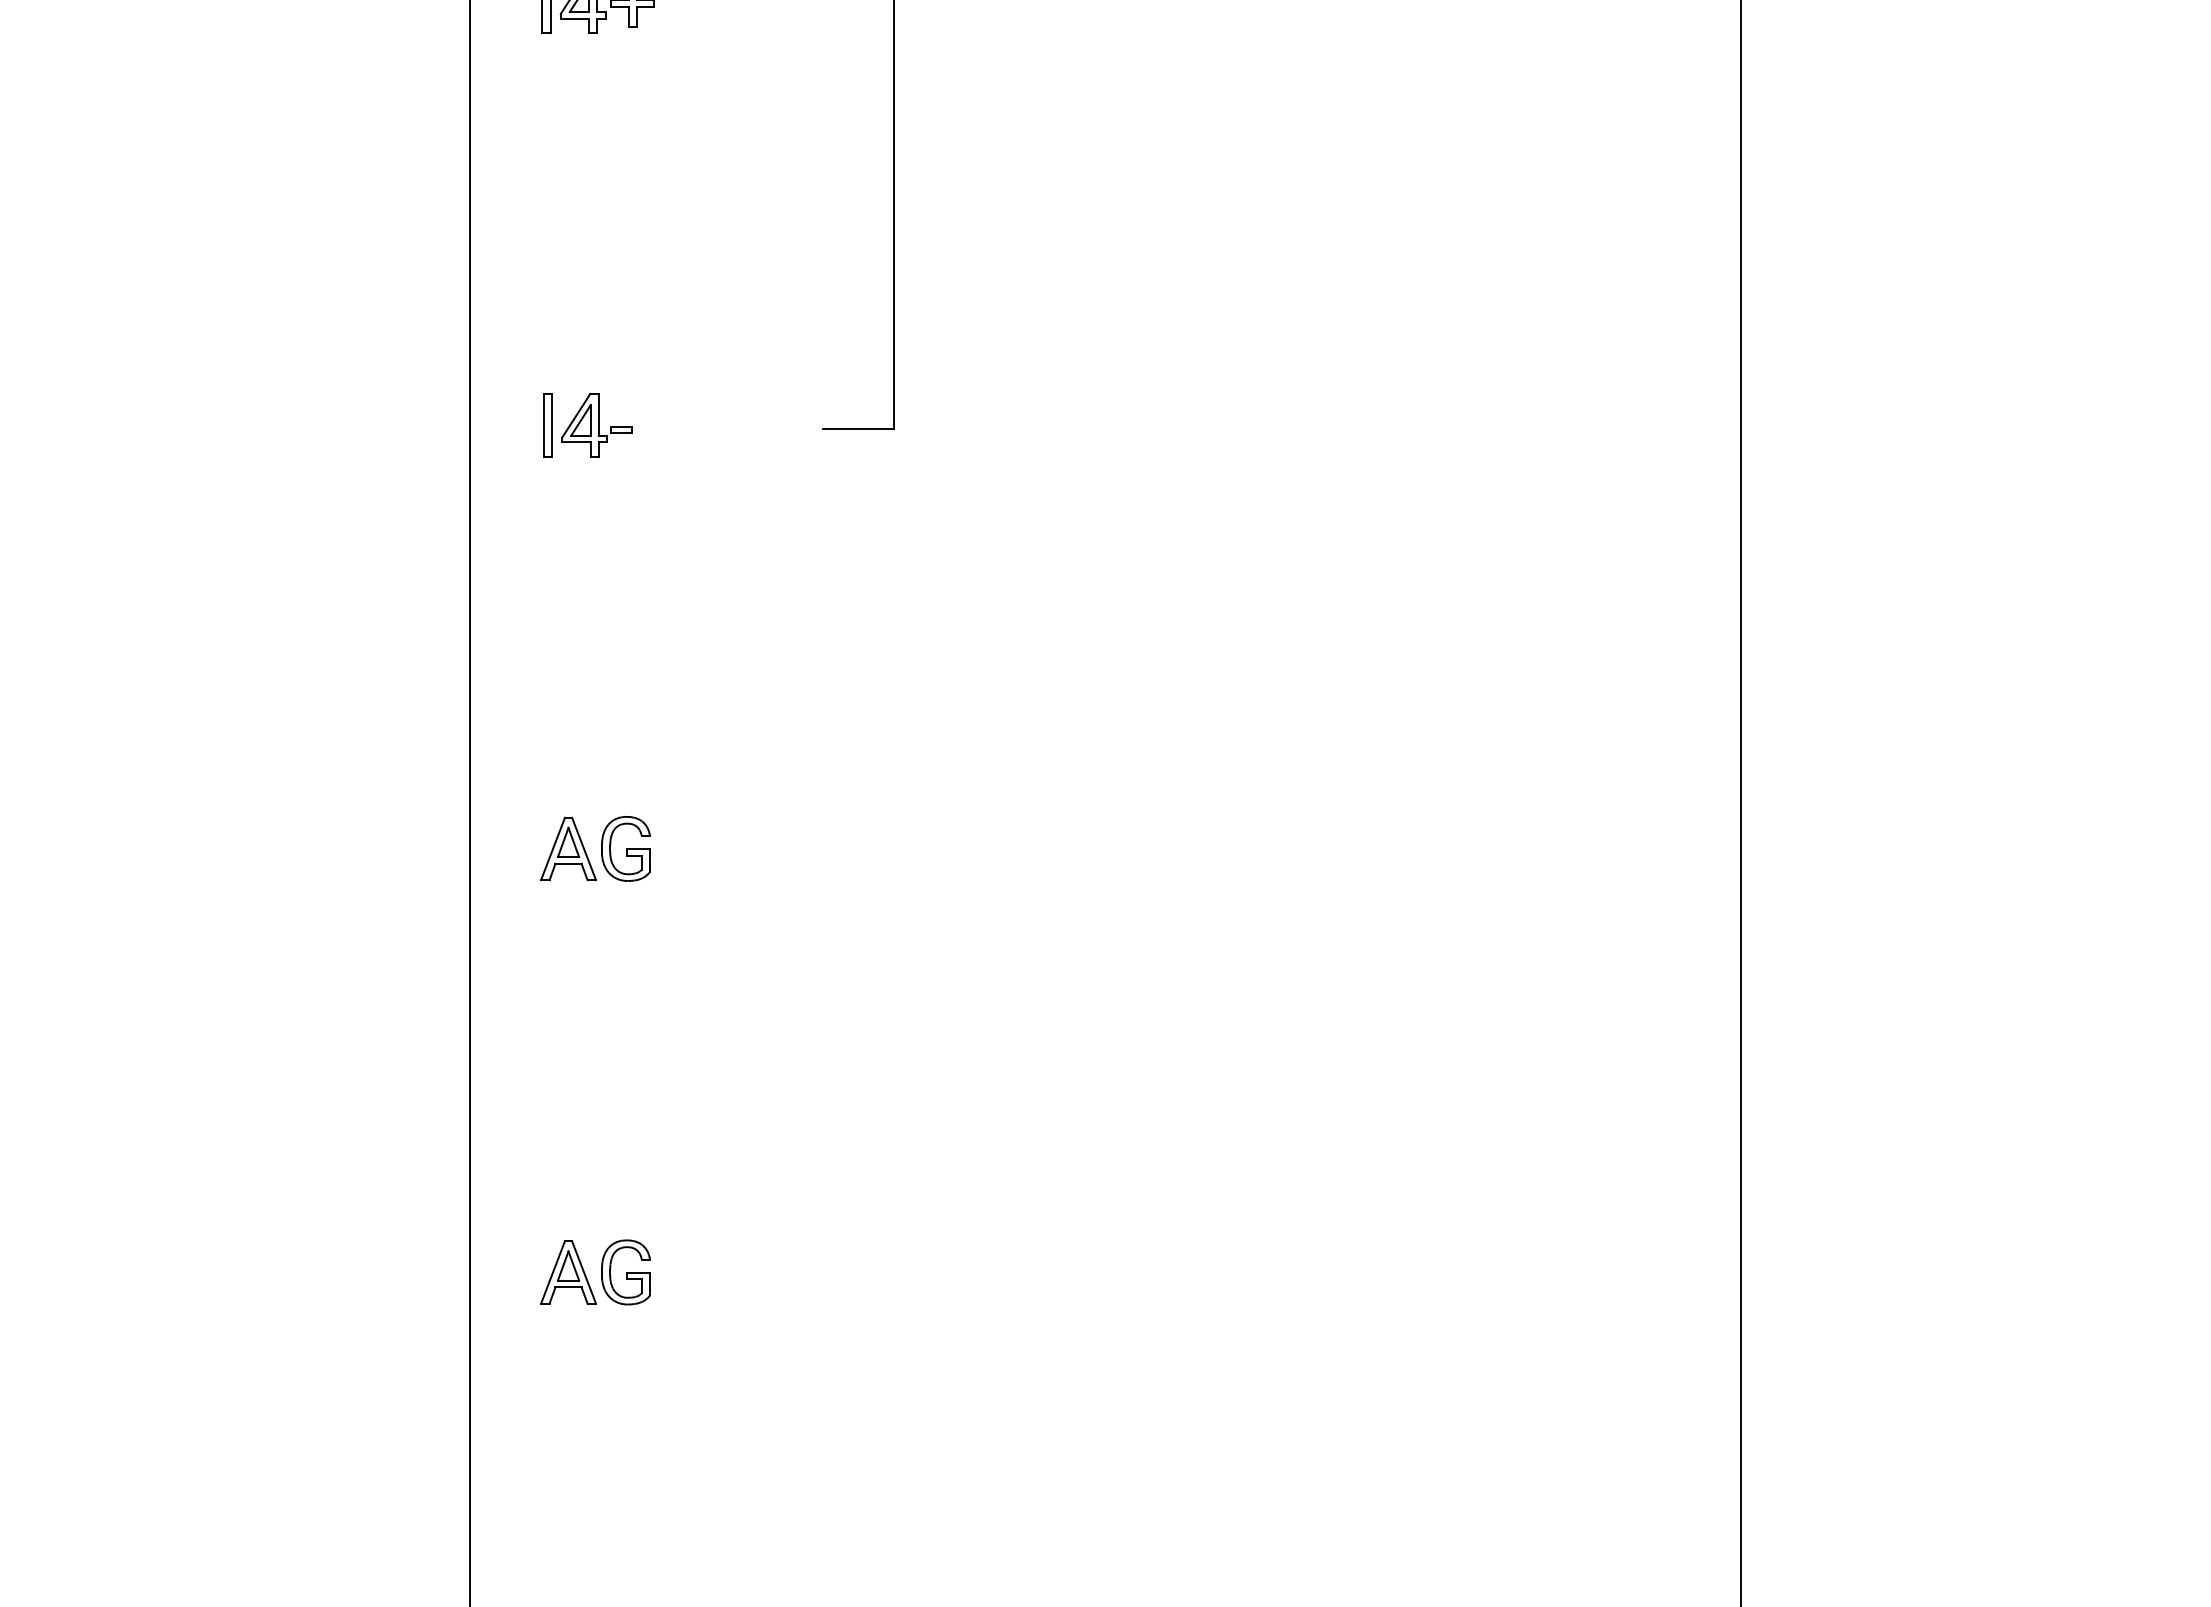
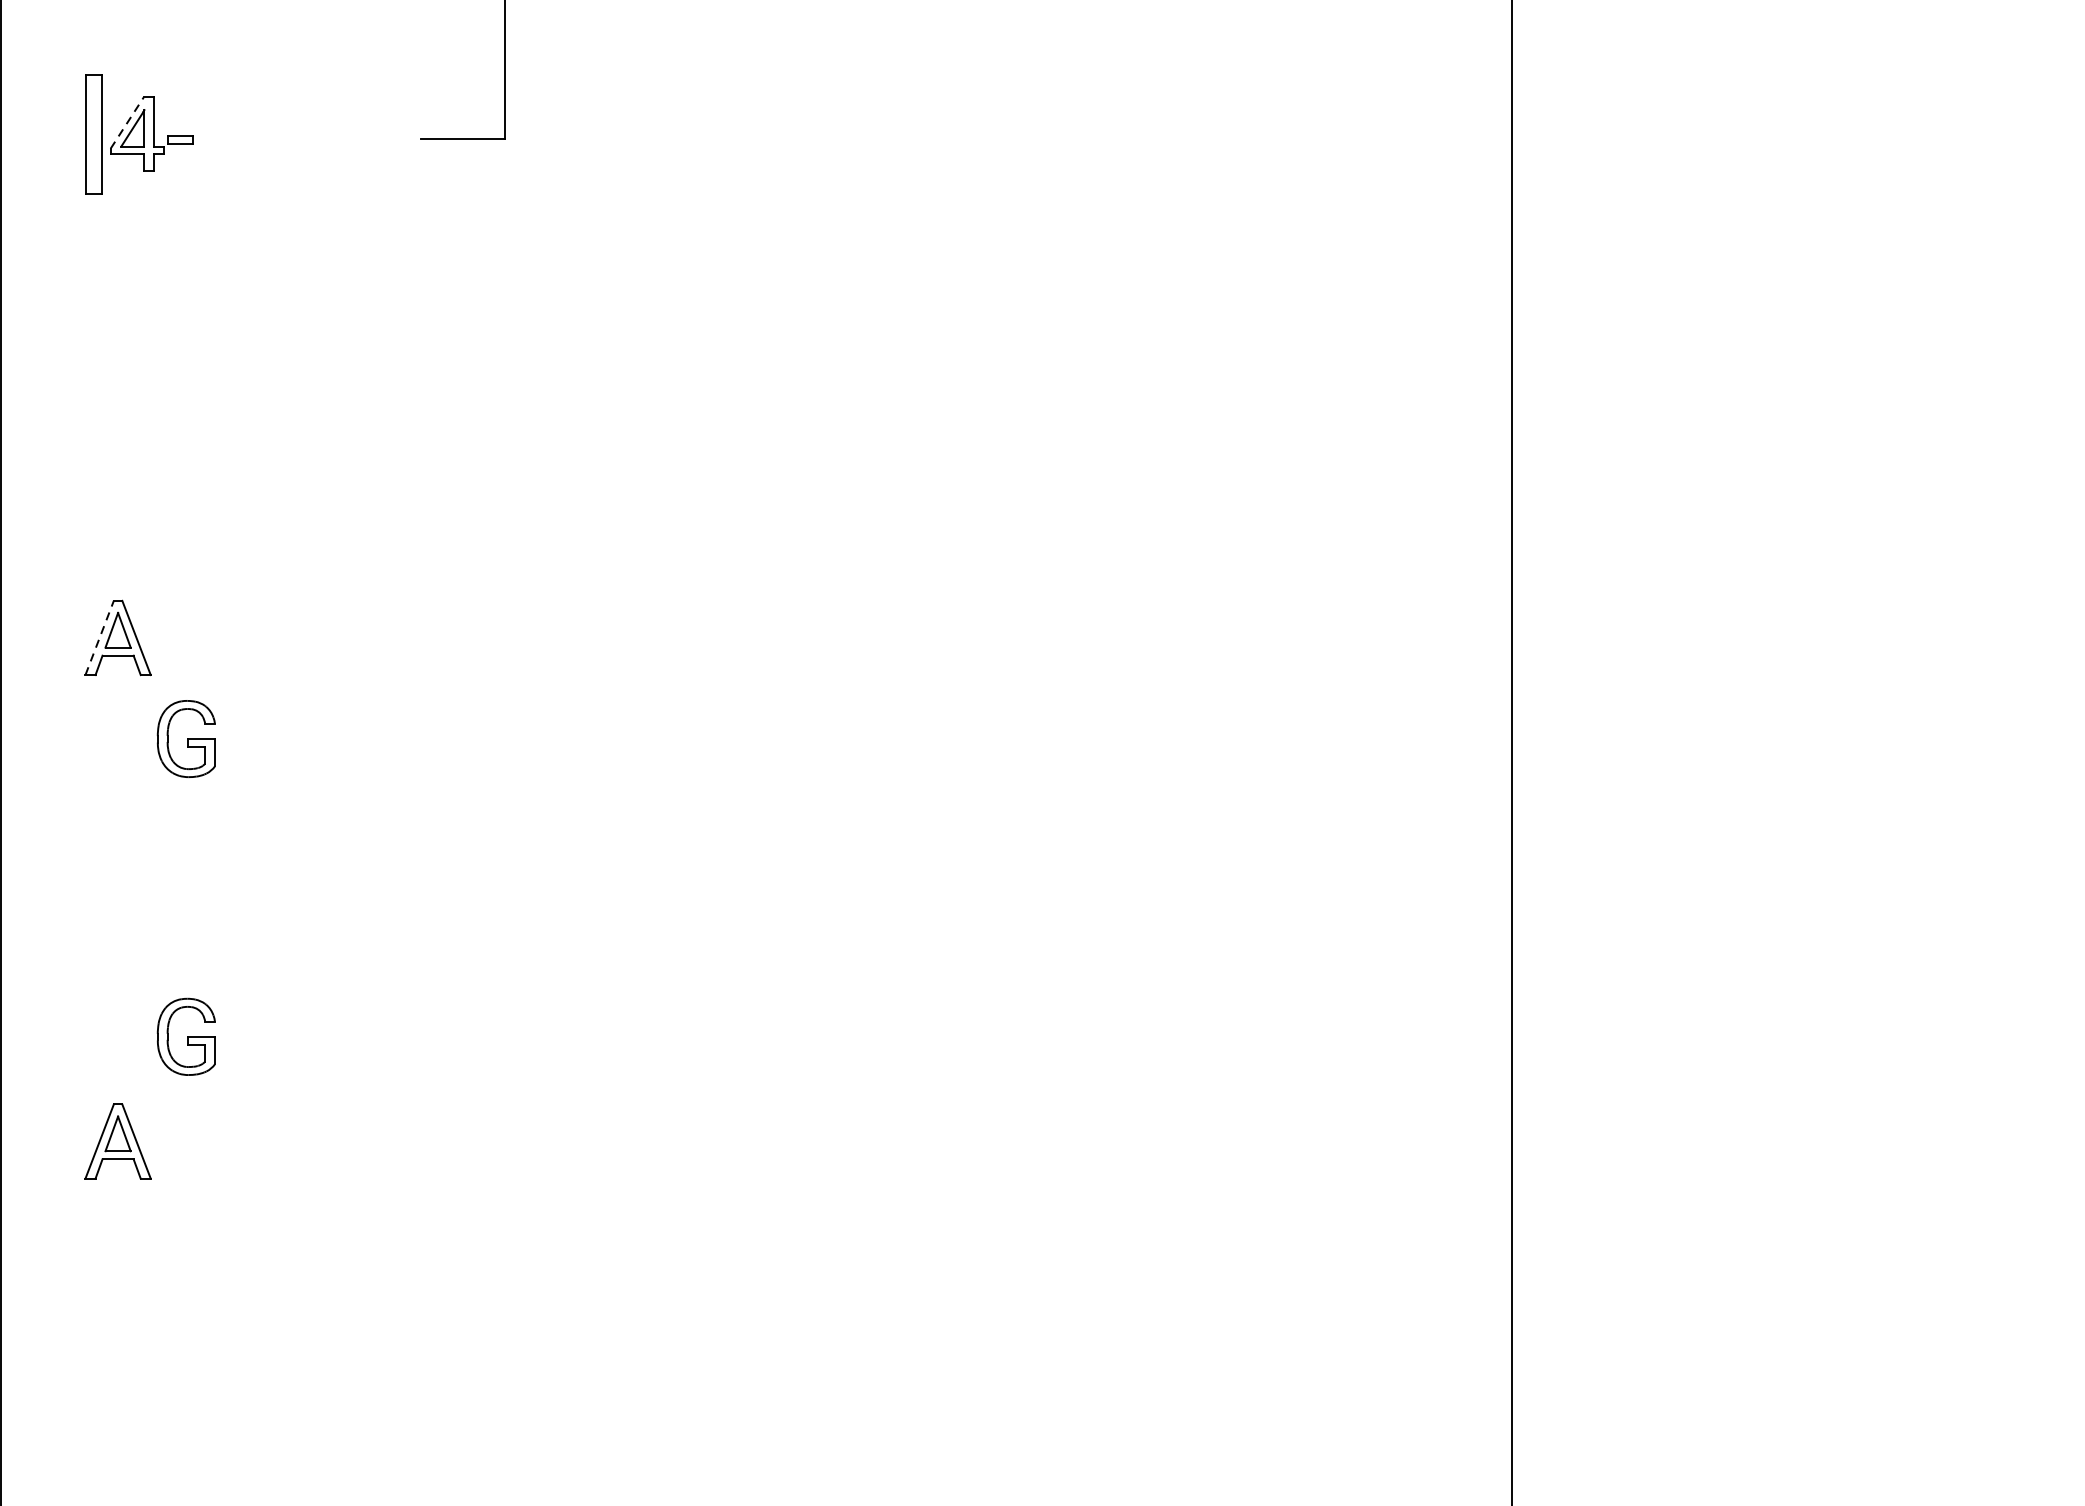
line: (576, 415) -> (127, 122), solid -> dashed
part: (547, 425) -> (93, 134), size x1.6
line: (553, 848) -> (100, 637), solid -> dashed
part: (625, 848) -> (185, 738), moved
part: (625, 1272) -> (185, 1036), moved

